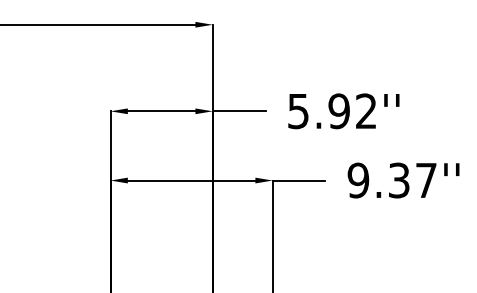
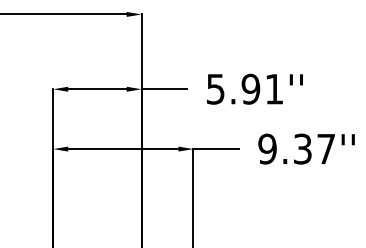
text: (366, 110) -> (274, 88), 5.92'' -> 5.91''

